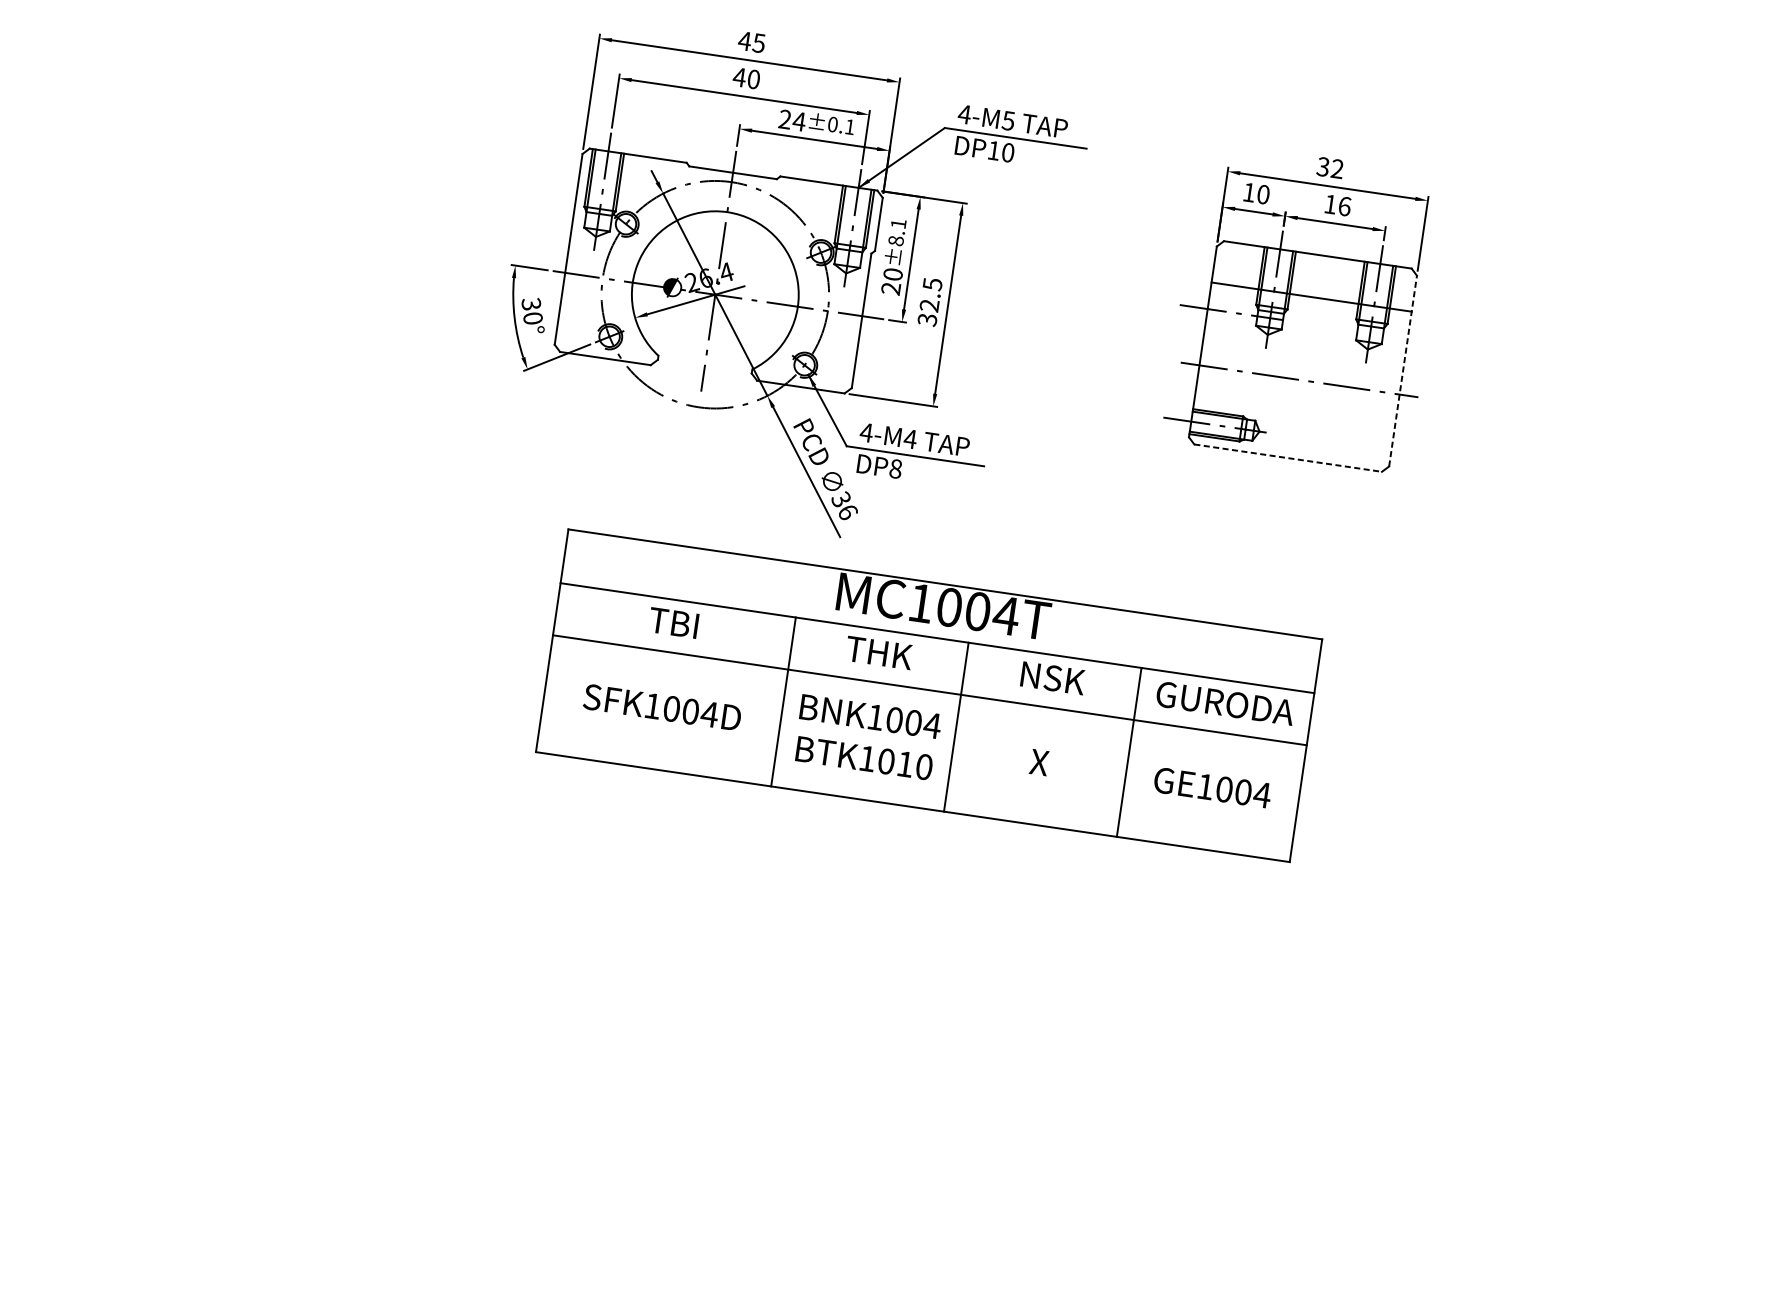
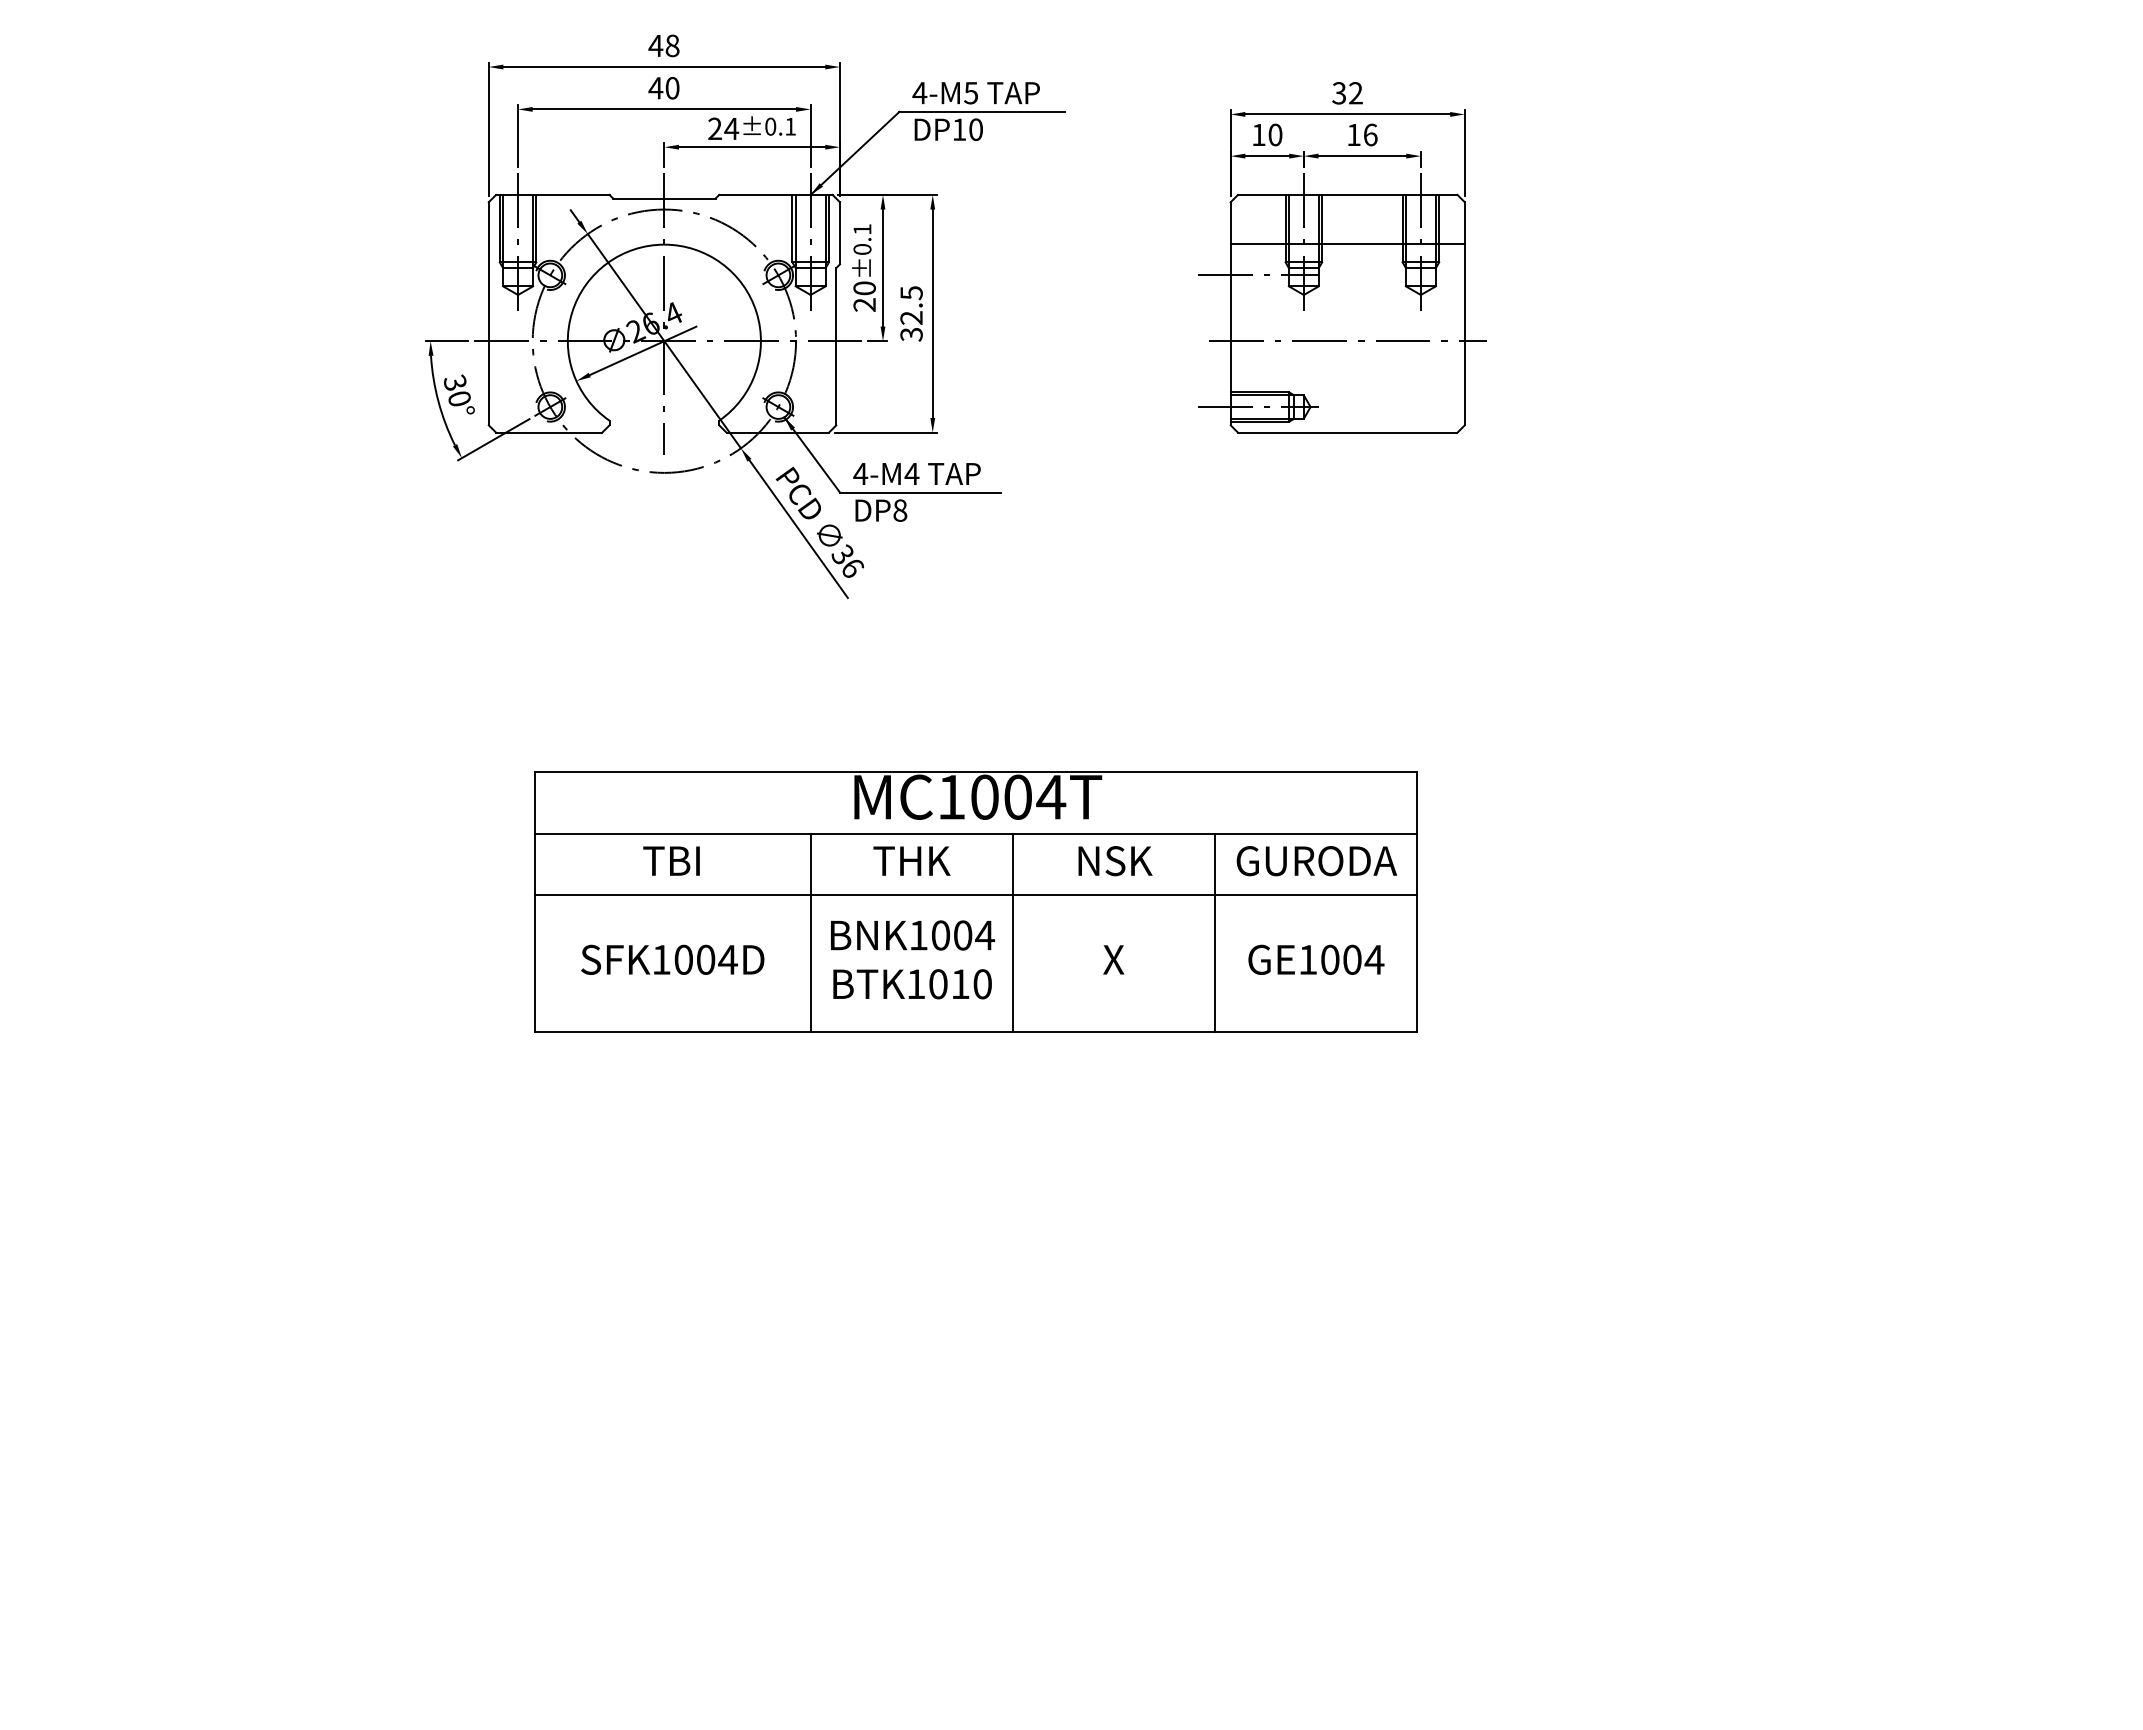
text: (759, 42) -> (672, 45), 45 -> 48
text: (896, 241) -> (862, 249), ±8.1 -> ±0.1
line: (1402, 370) -> (1464, 313), dashed -> solid
line: (1287, 457) -> (1347, 432), dashed -> solid
part: (928, 695) -> (975, 901), moved

